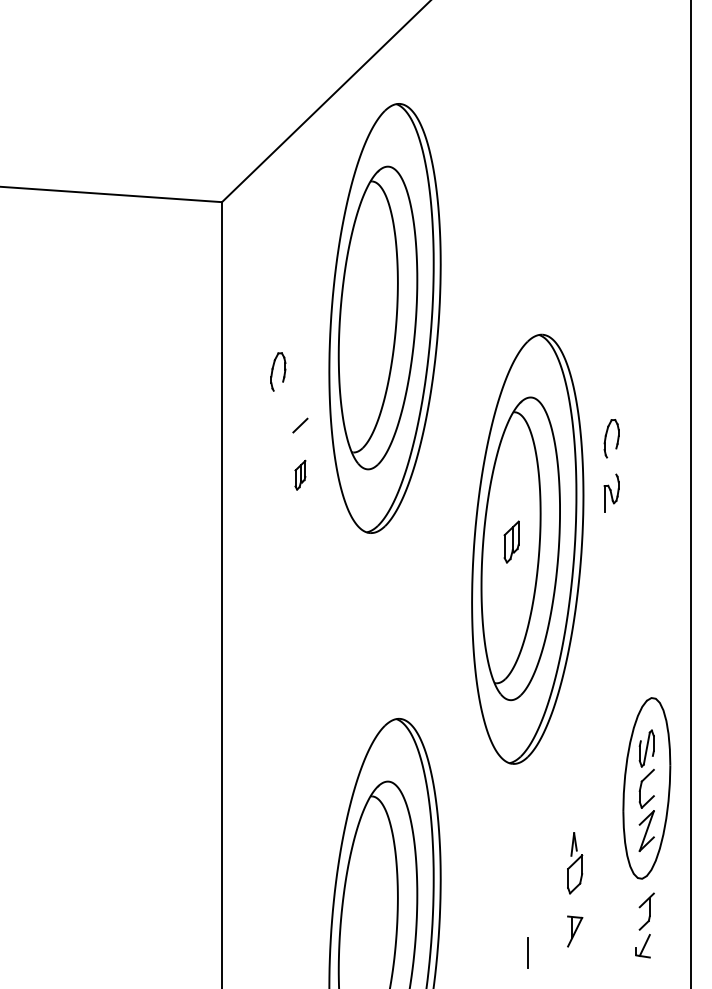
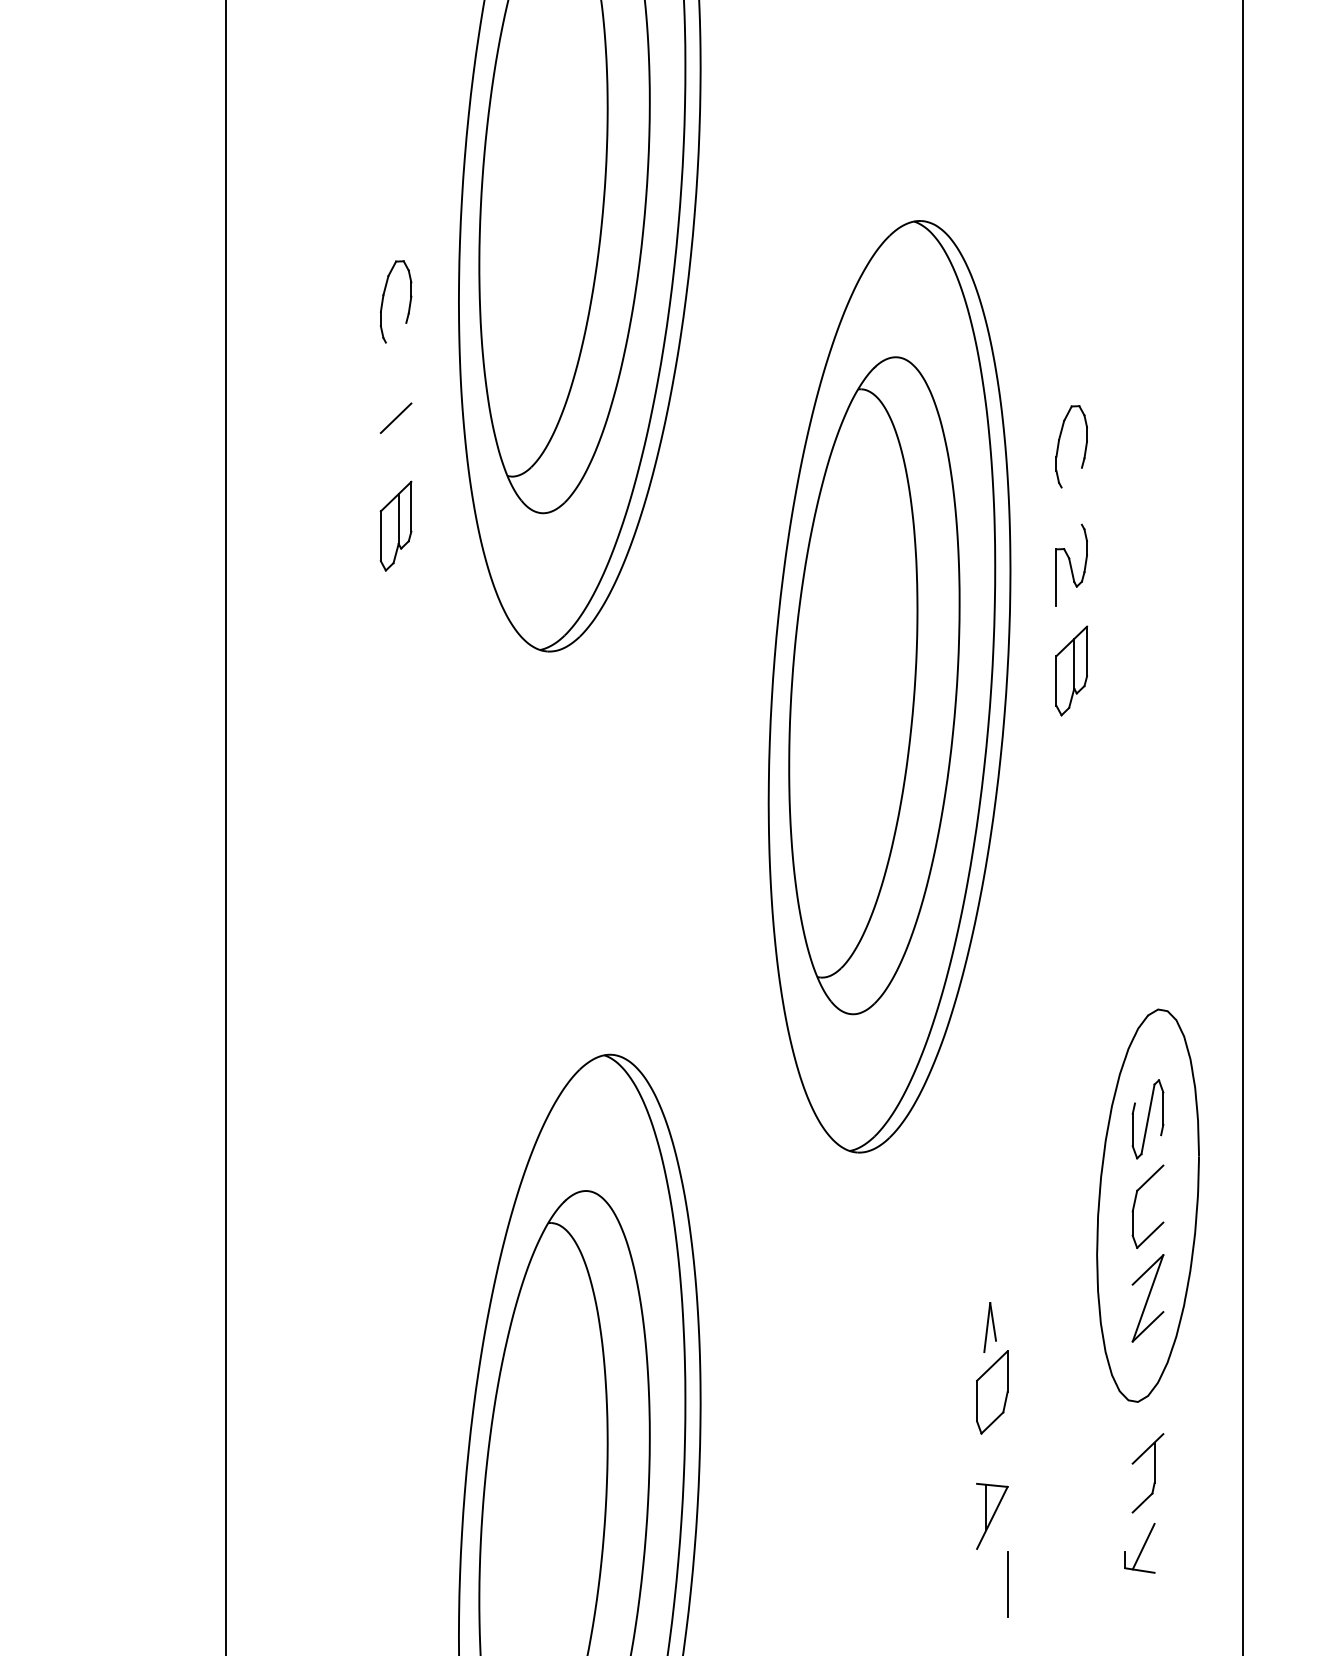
part: (278, 371) -> (396, 300), moved
part: (300, 474) -> (396, 524), size x1.43
part: (511, 541) -> (1071, 669), moved
line: (527, 952) -> (1006, 1583), moved

